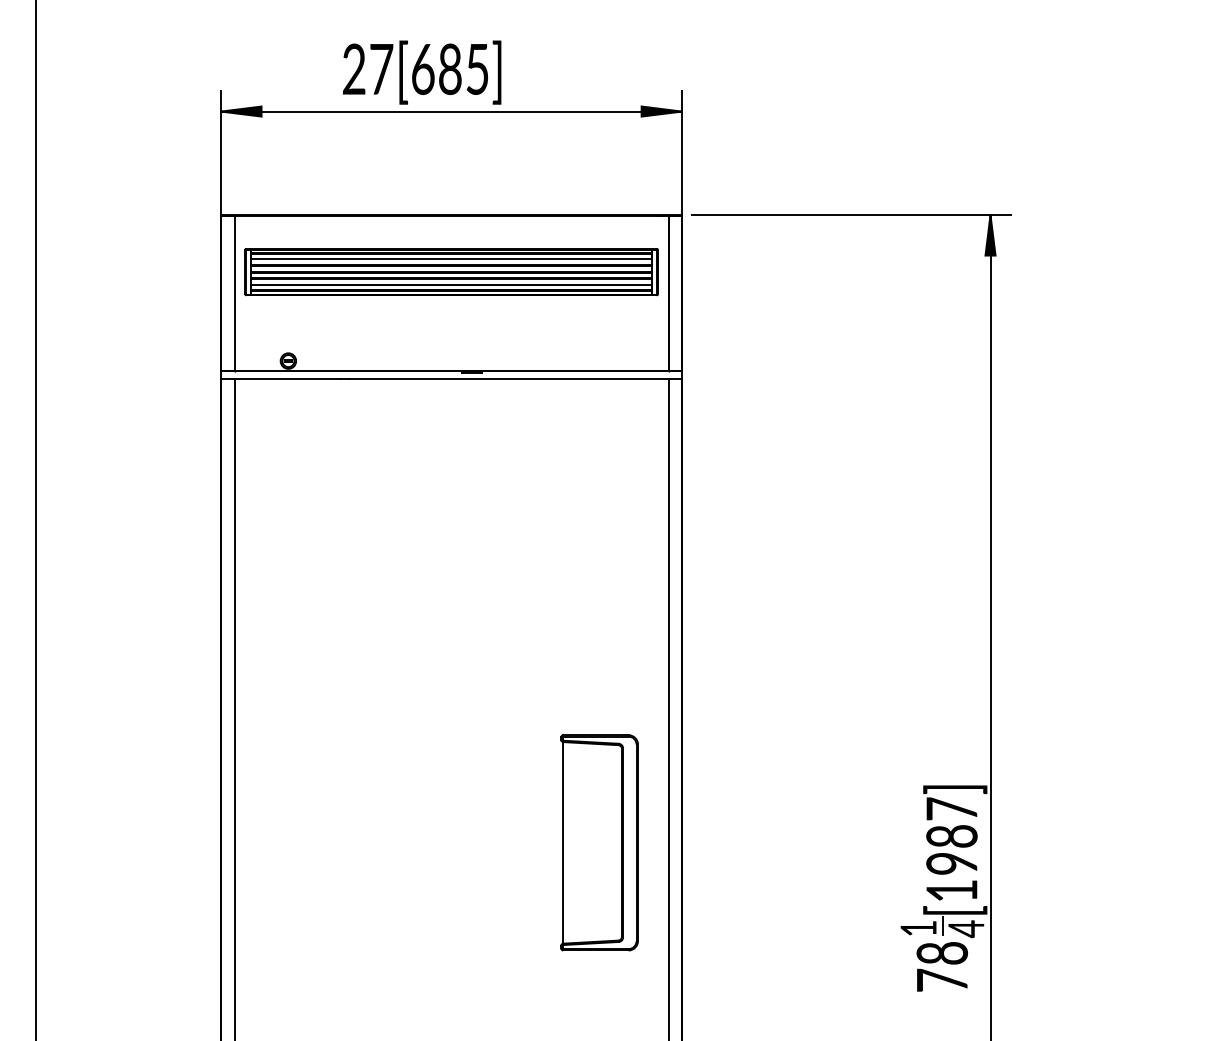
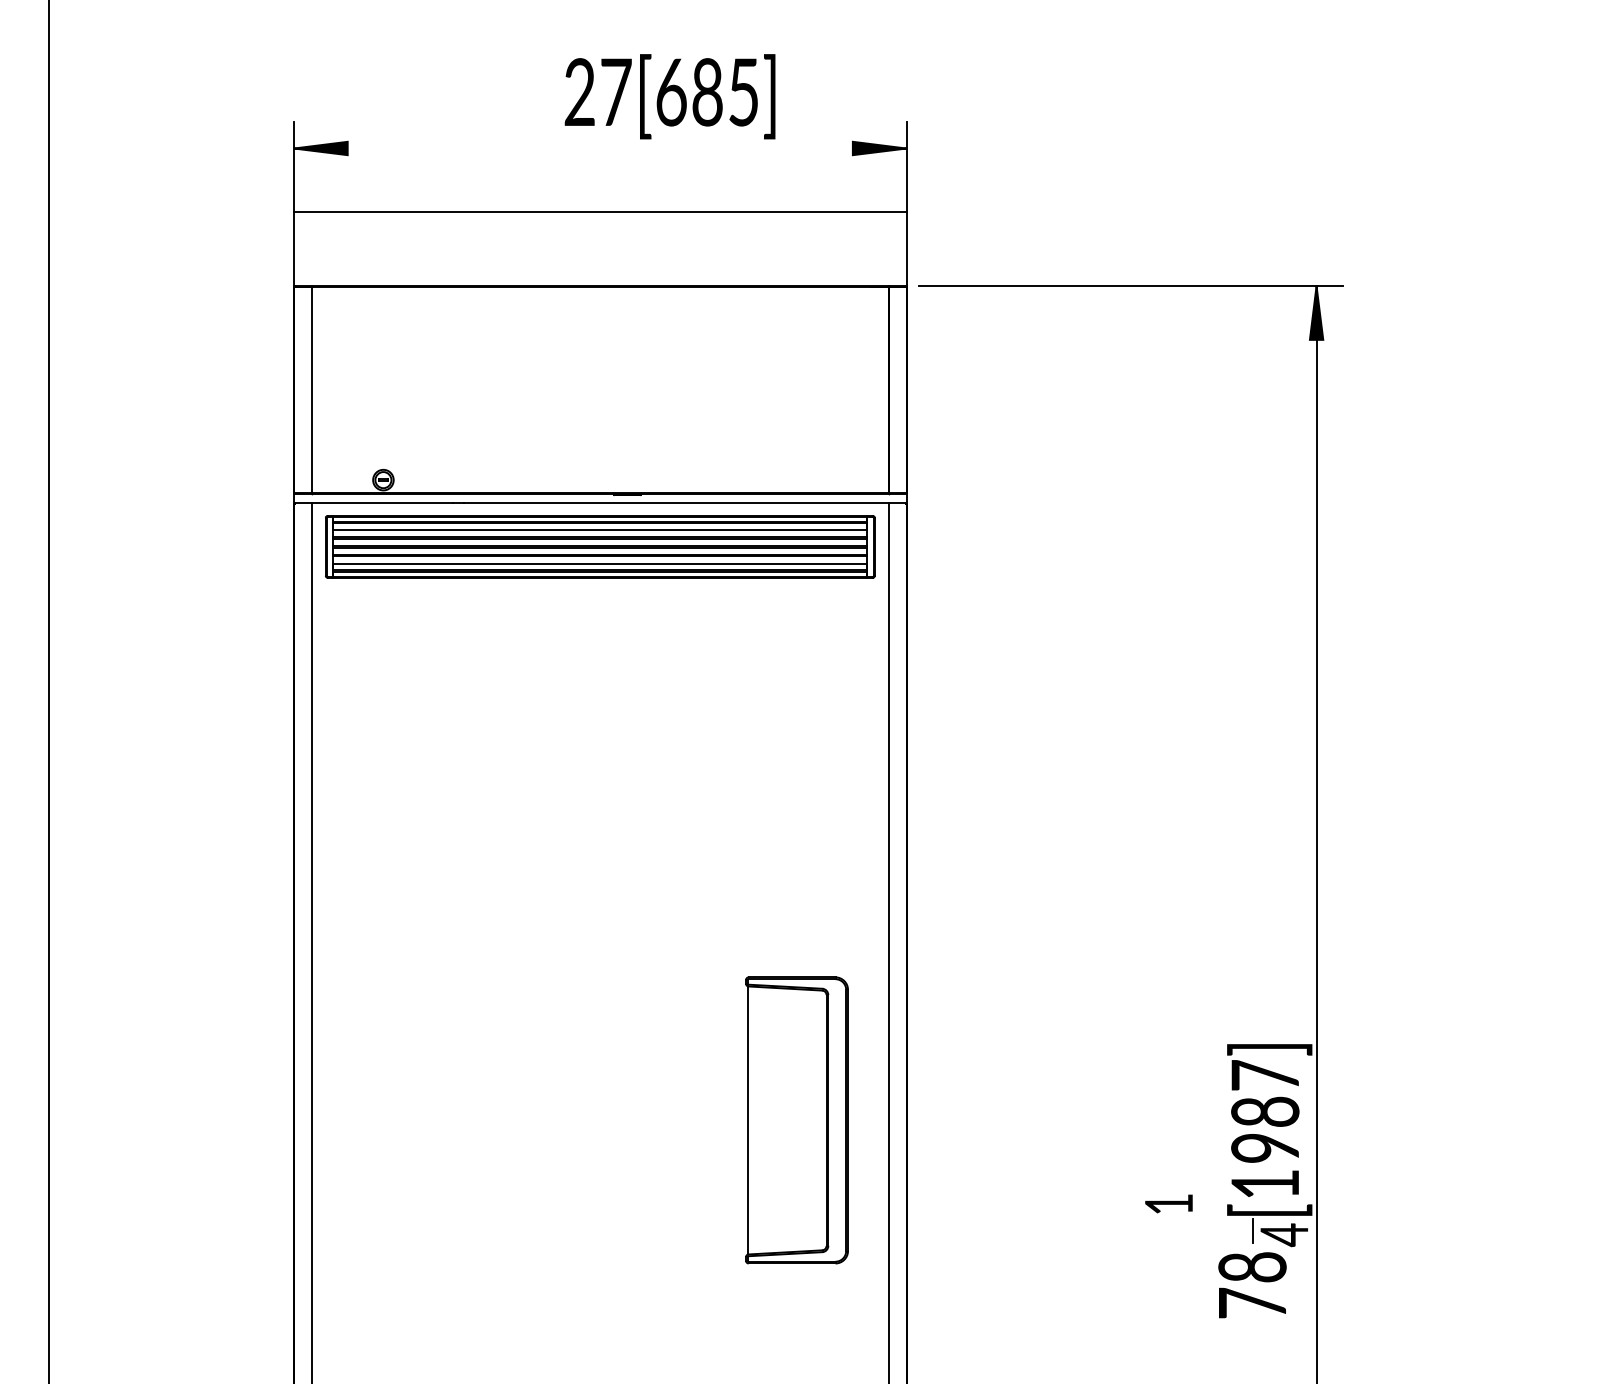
text: (421, 72) -> (669, 96), moved
line: (451, 111) -> (600, 211), moved
part: (451, 271) -> (600, 546), moved
text: (918, 927) -> (1168, 1203), moved

